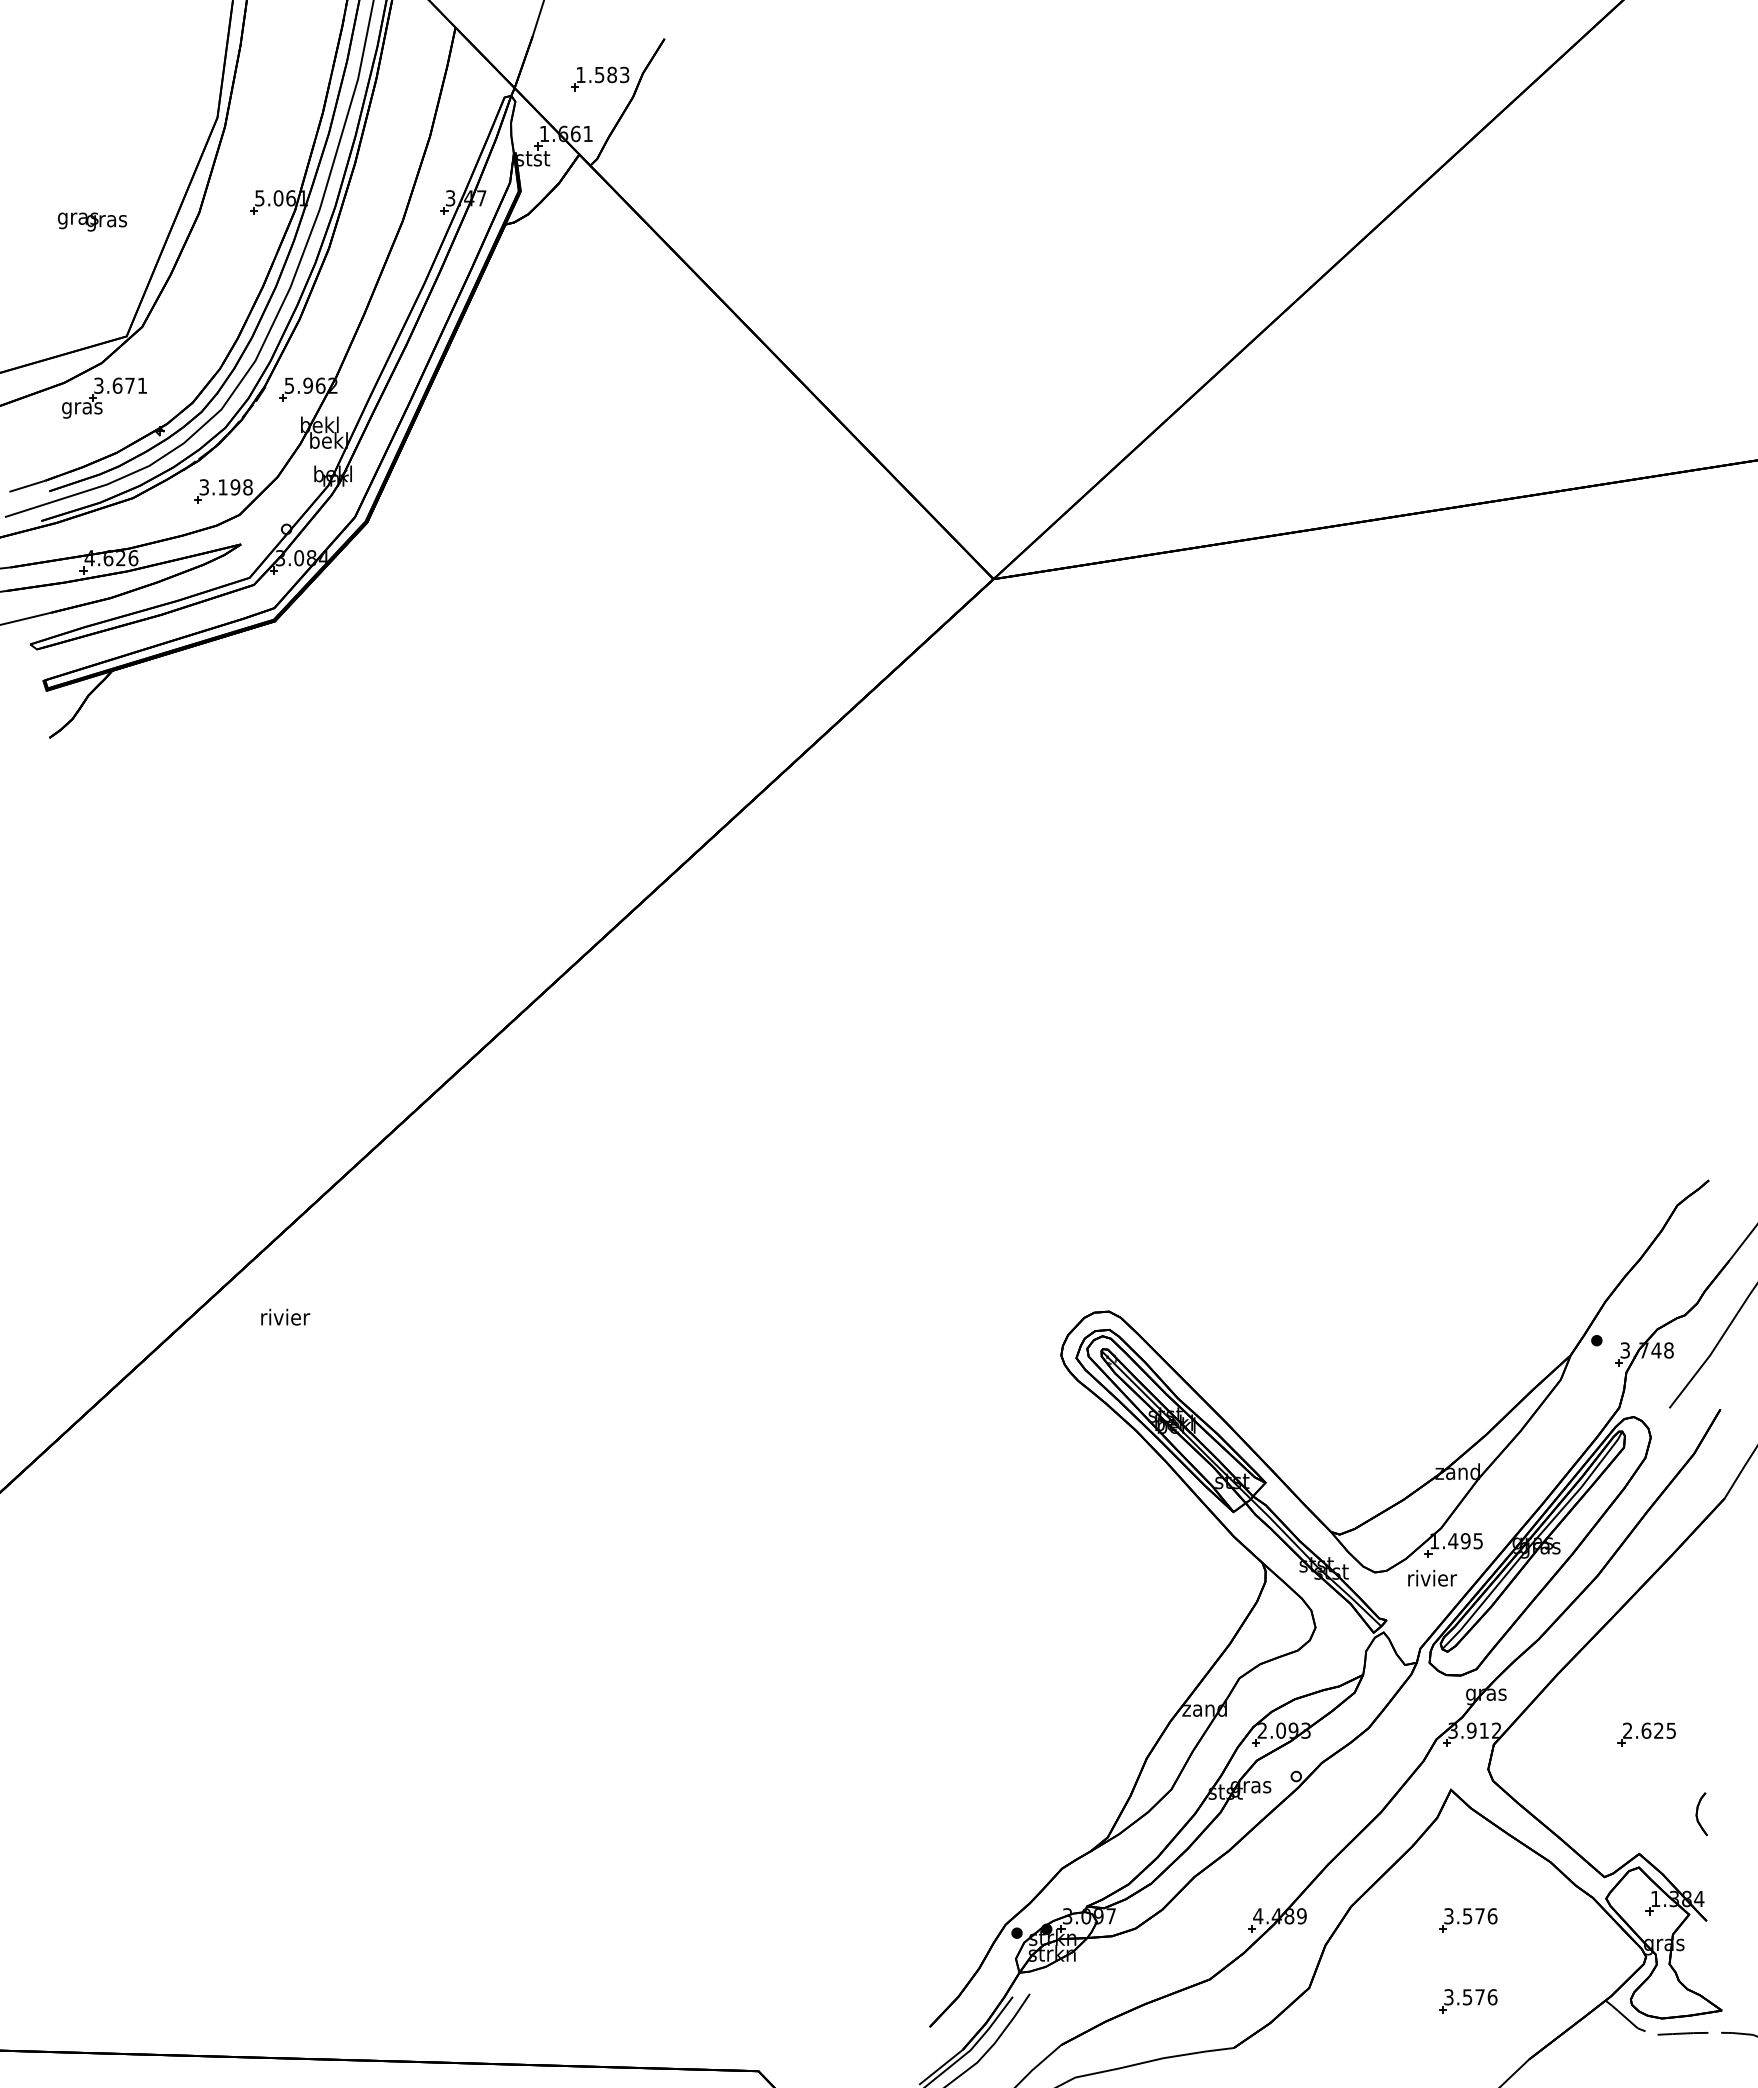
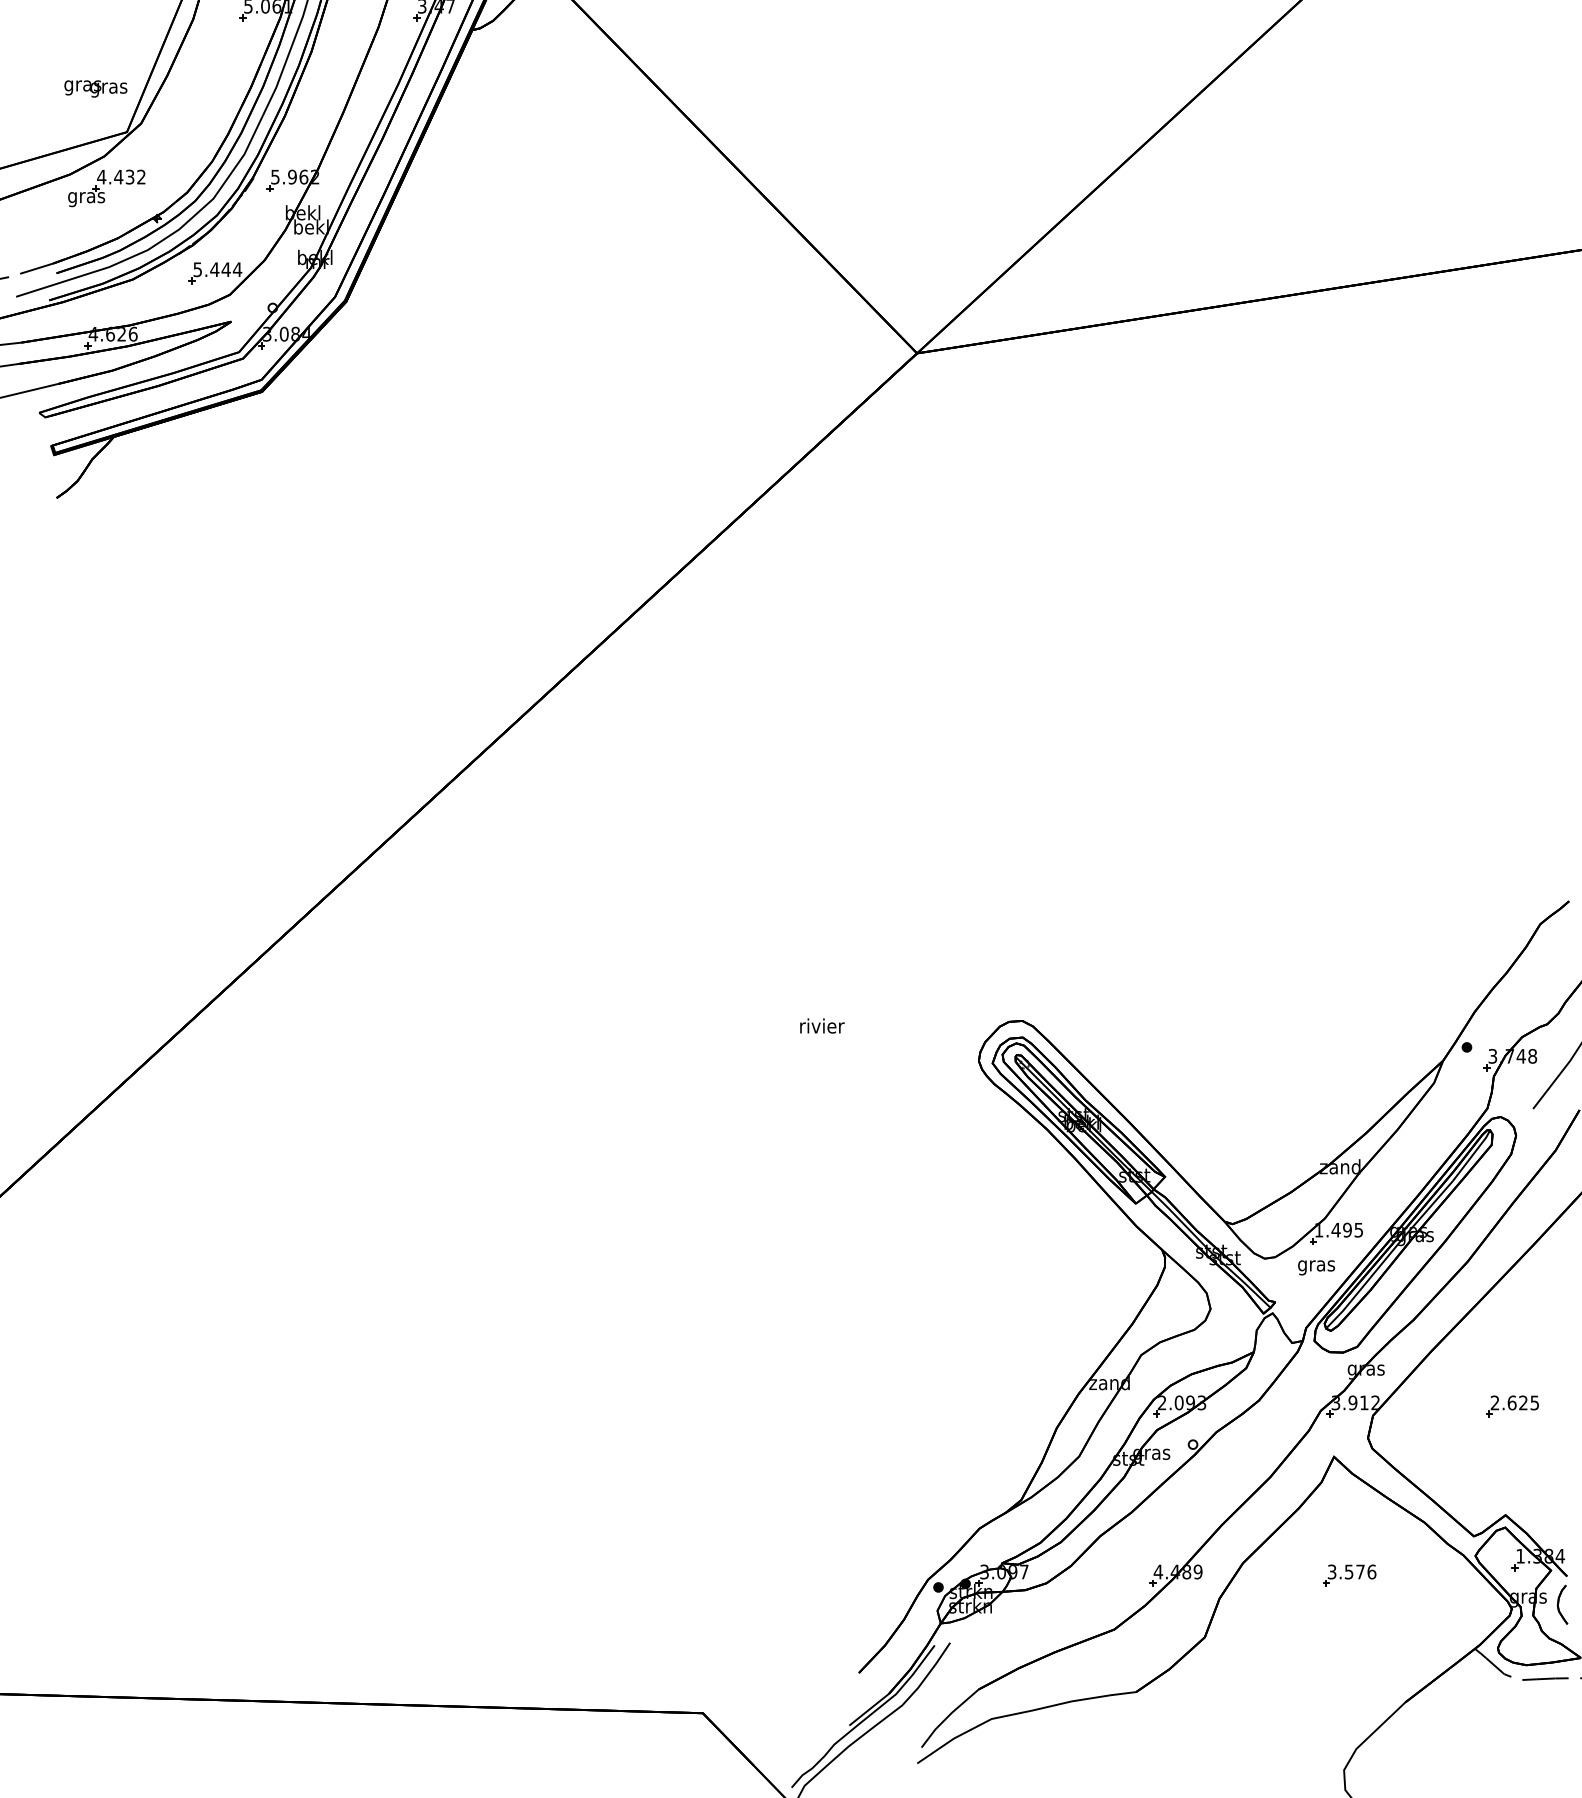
text: (92, 221) -> (95, 88), moved
text: (119, 385) -> (120, 176), 3.671 -> 4.432
text: (226, 487) -> (218, 269), 3.198 -> 5.444
text: (285, 1316) -> (822, 1025), moved
text: (1432, 1579) -> (1317, 1265), rivier -> gras
part: (1701, 1814) -> (1562, 1605), moved
part: (1468, 2001) -> (1349, 1649), removed

